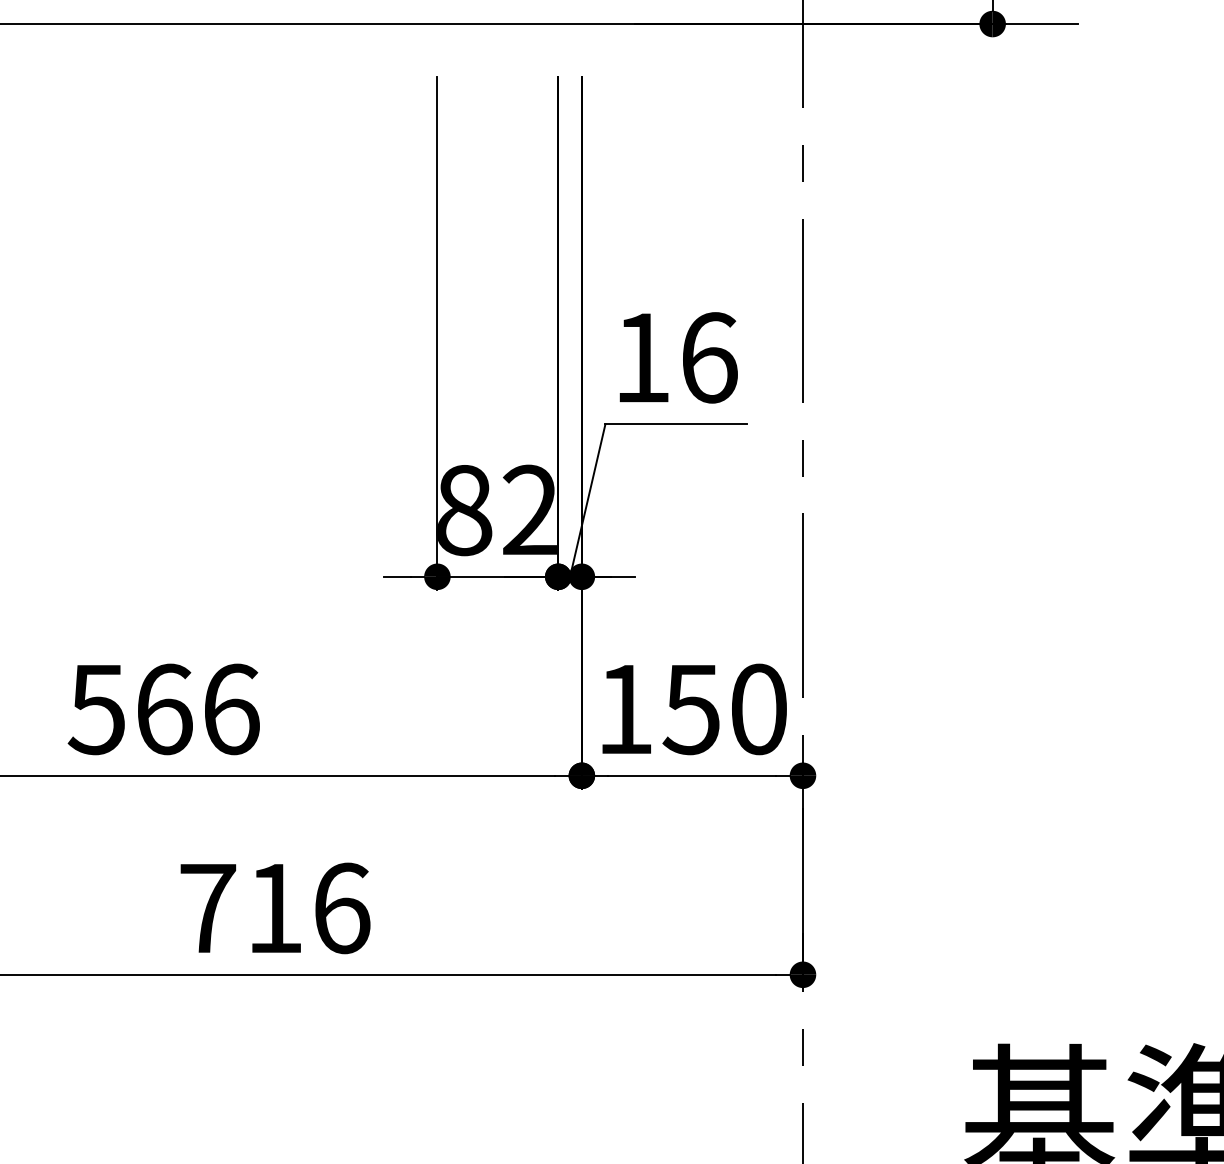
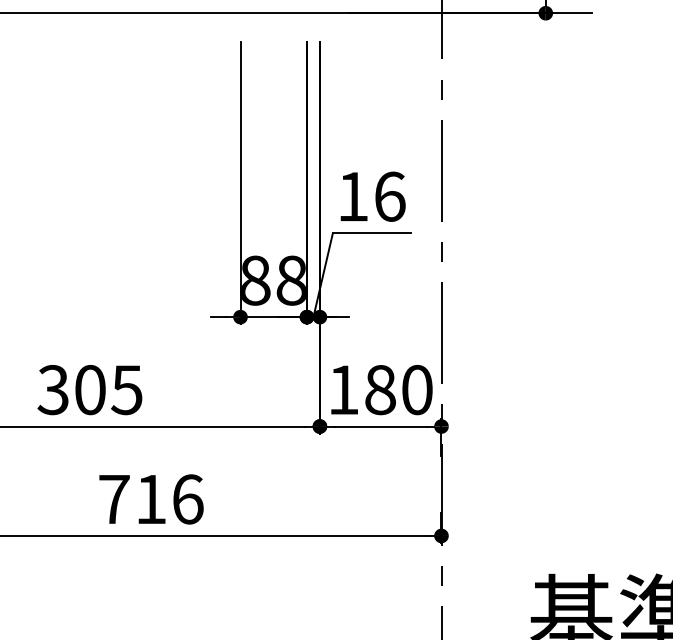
text: (528, 510) -> (290, 280), 82 -> 88
text: (162, 710) -> (89, 390), 566 -> 305
text: (690, 710) -> (379, 390), 150 -> 180

